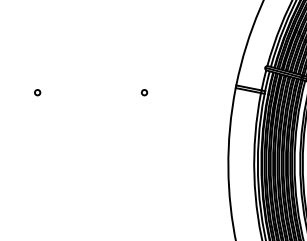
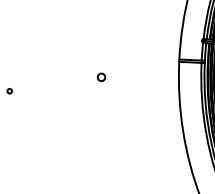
circle: (144, 92) -> (101, 77), size x1.6

